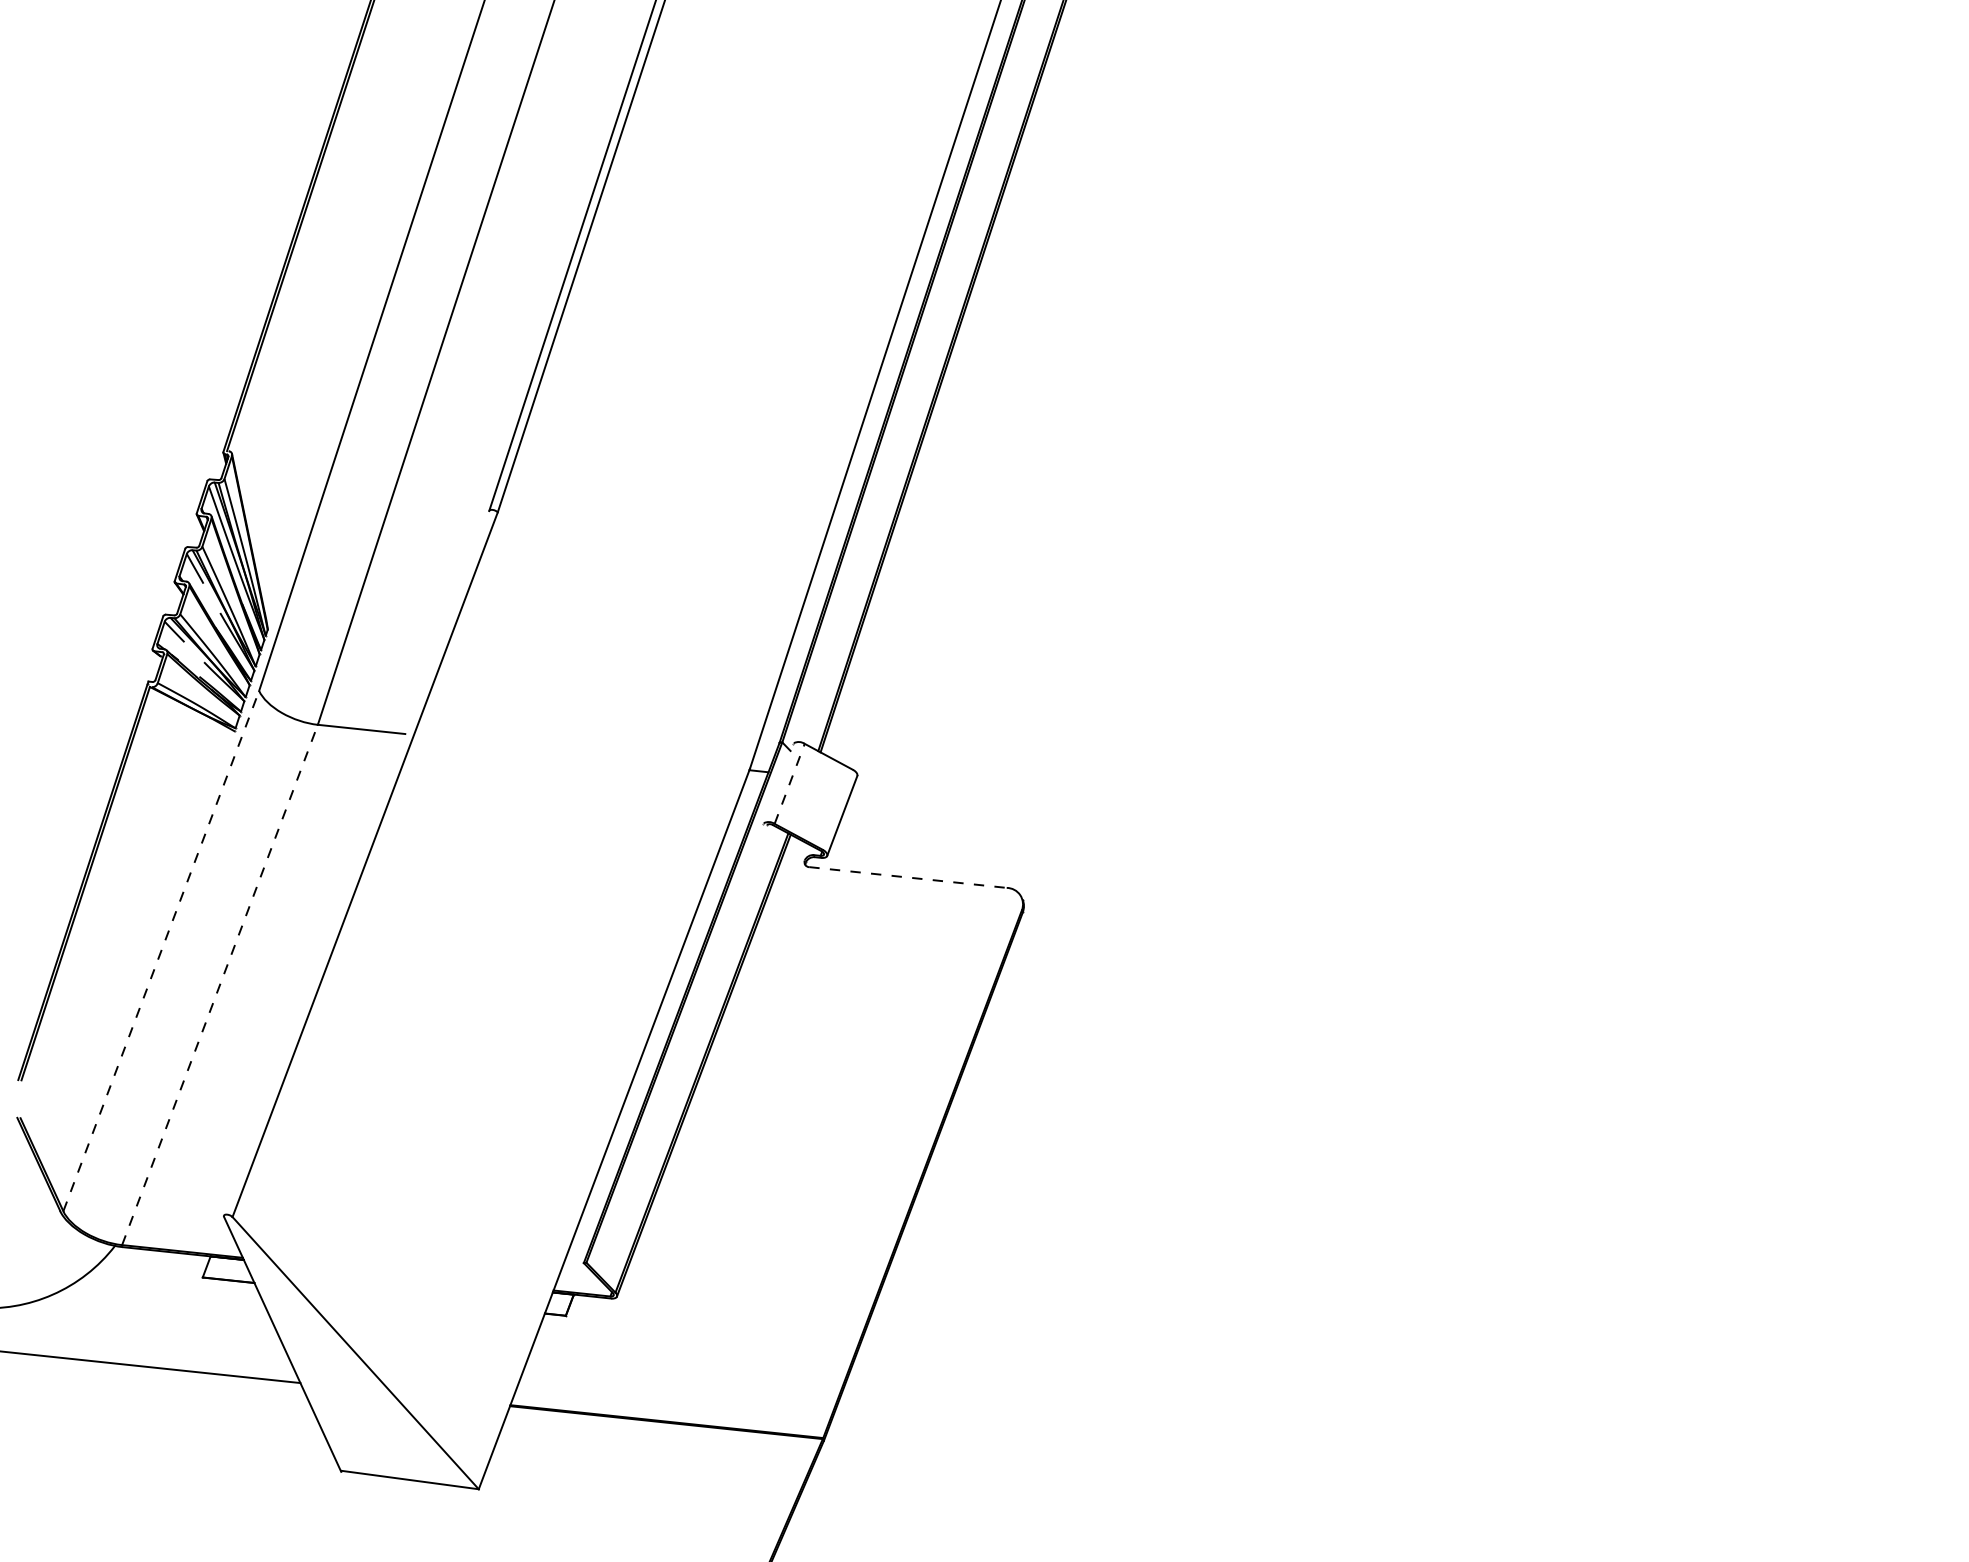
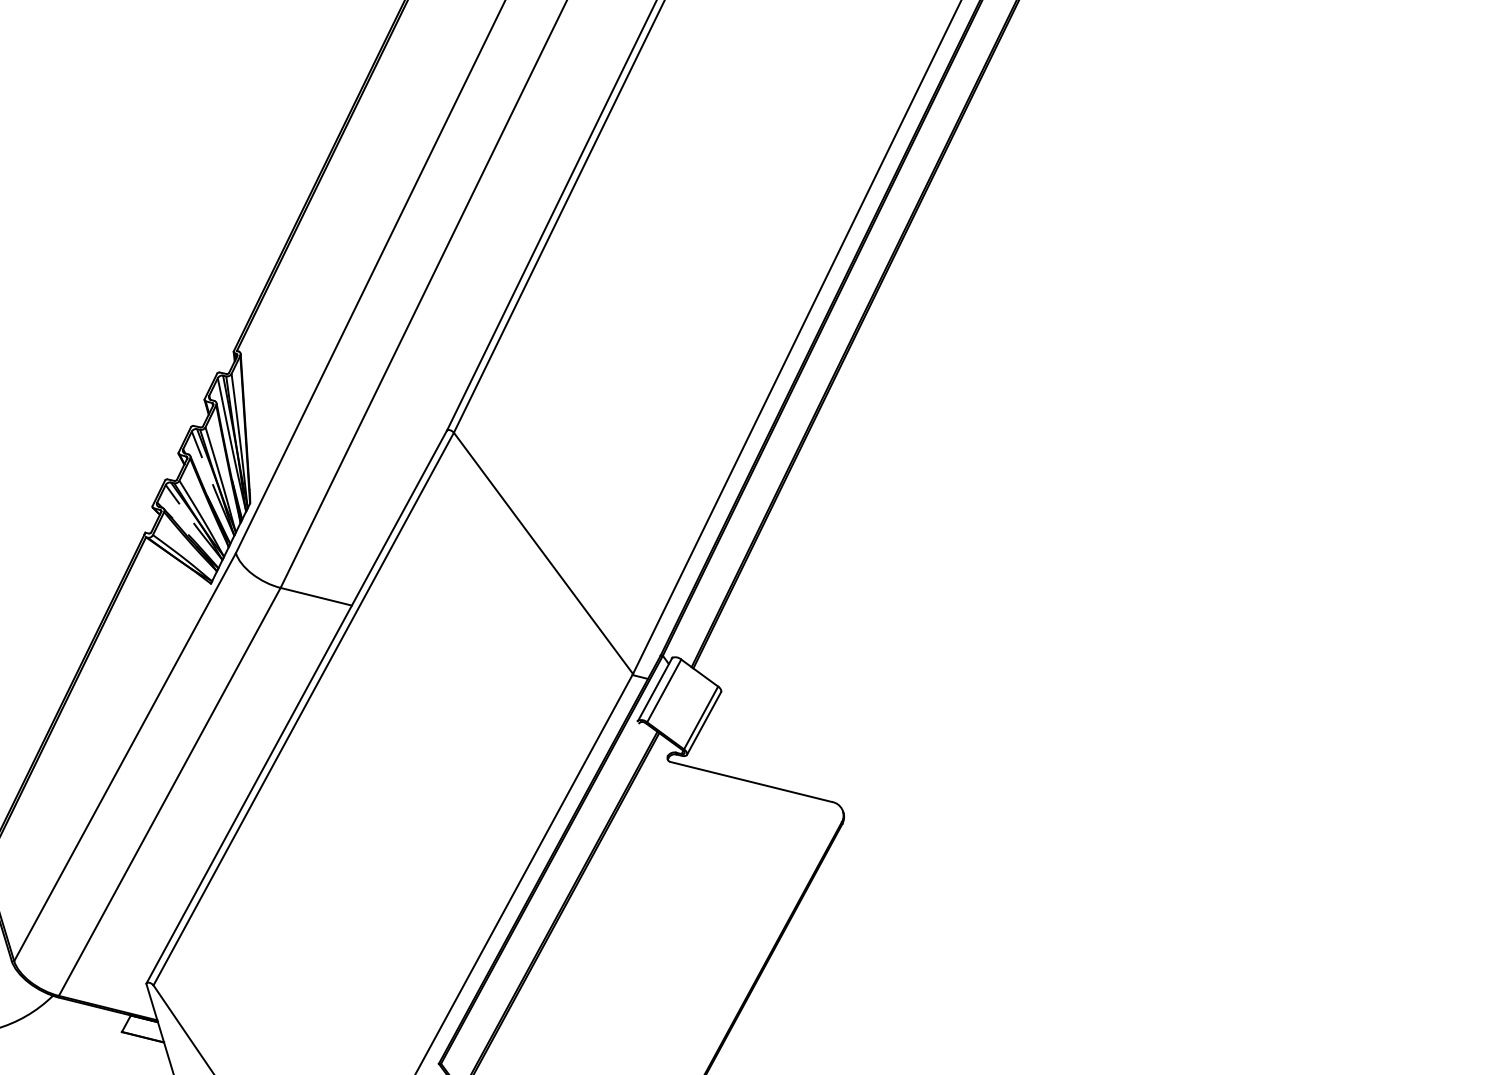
line: (623, 640) -> (543, 553), added
line: (778, 783) -> (655, 689), added
line: (789, 783) -> (664, 690), dashed -> solid
line: (837, 809) -> (700, 717), added
line: (356, 862) -> (296, 706), added
line: (908, 877) -> (751, 782), dashed -> solid
line: (161, 951) -> (125, 757), dashed -> solid
line: (220, 984) -> (170, 791), dashed -> solid

